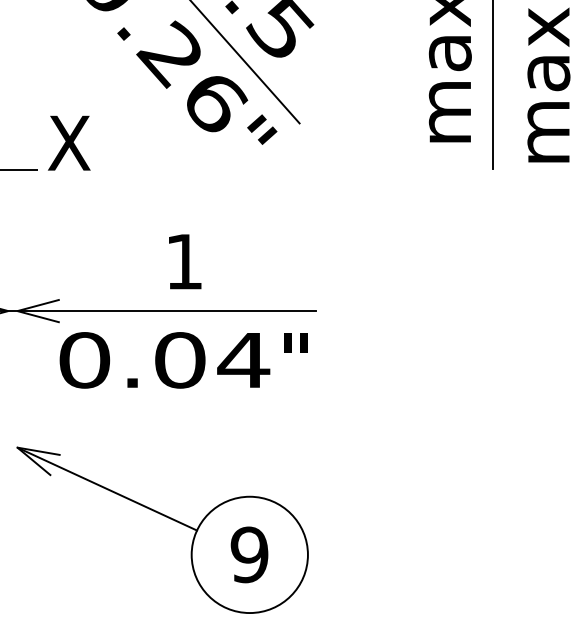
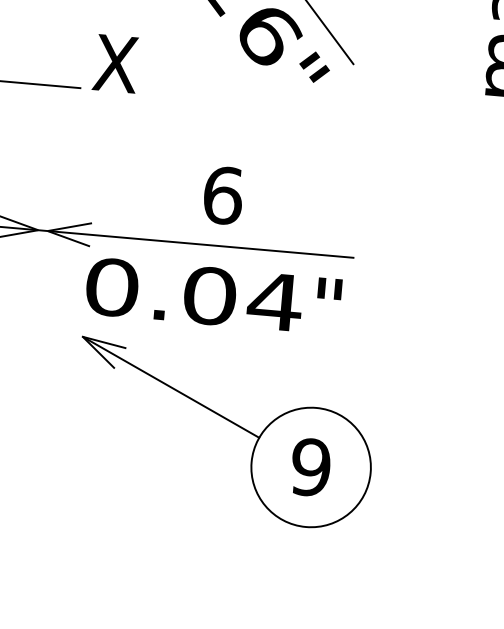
text: (184, 261) -> (223, 195), 1 -> 6
part: (168, 518) -> (231, 422), moved

